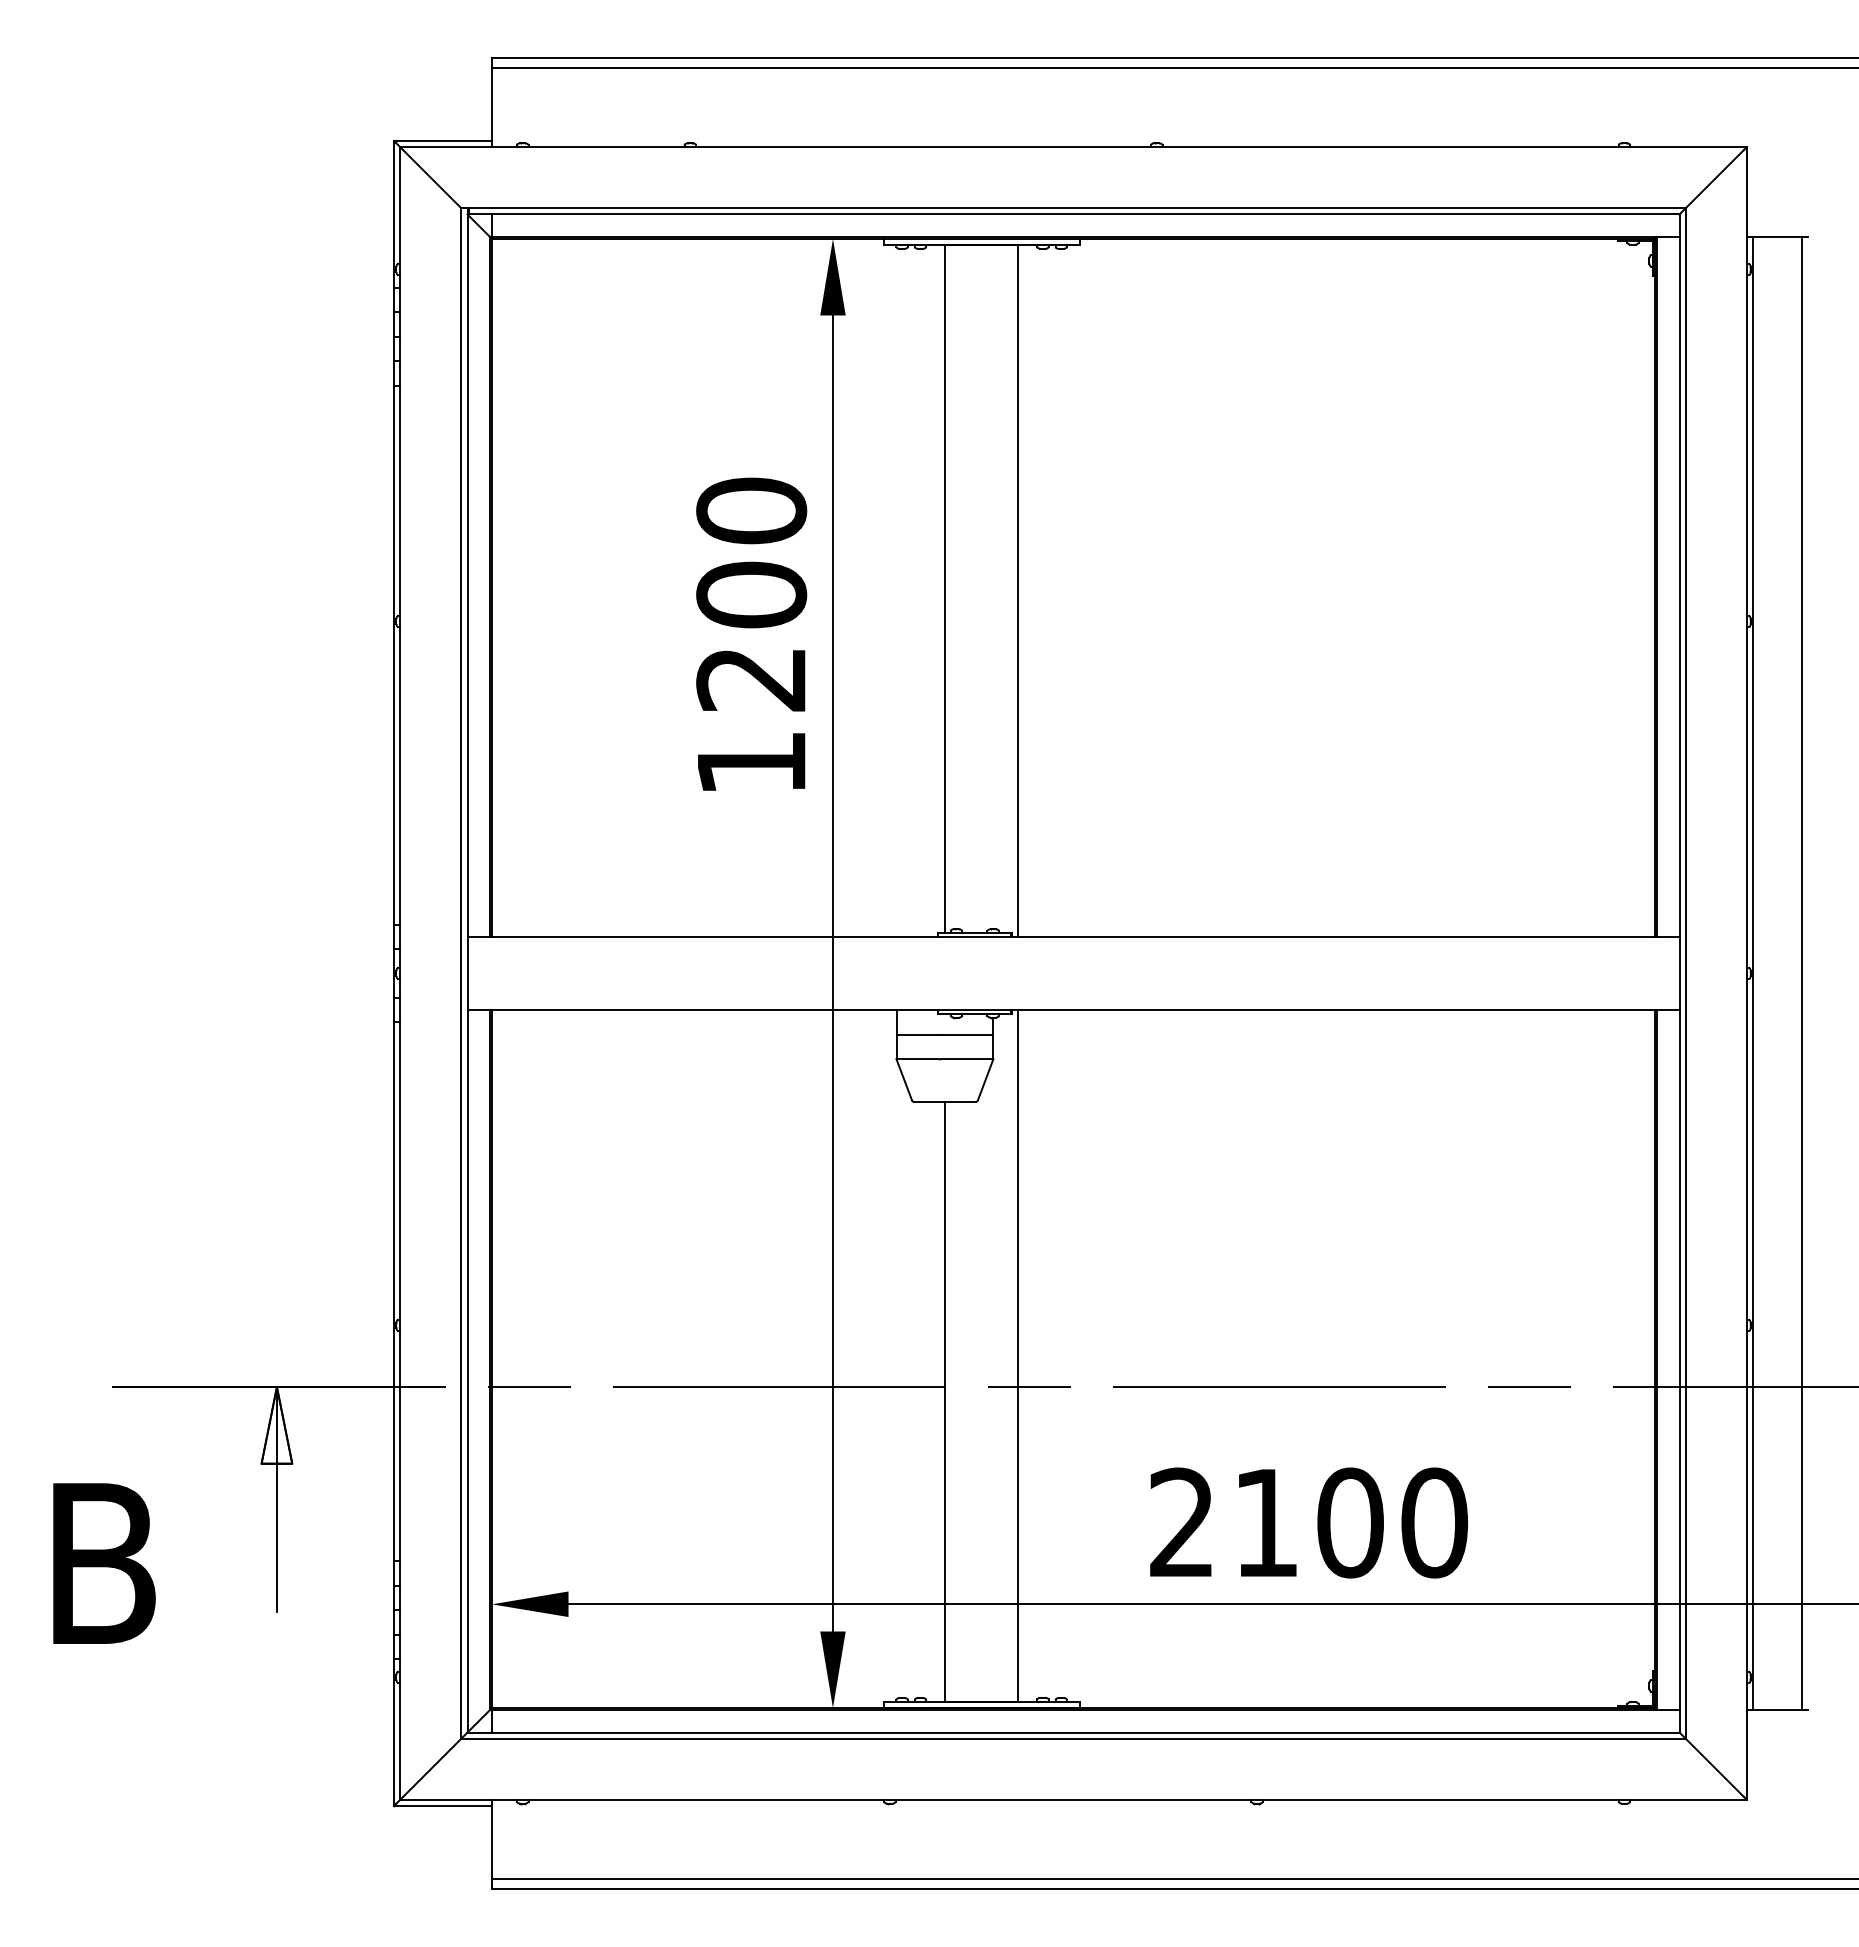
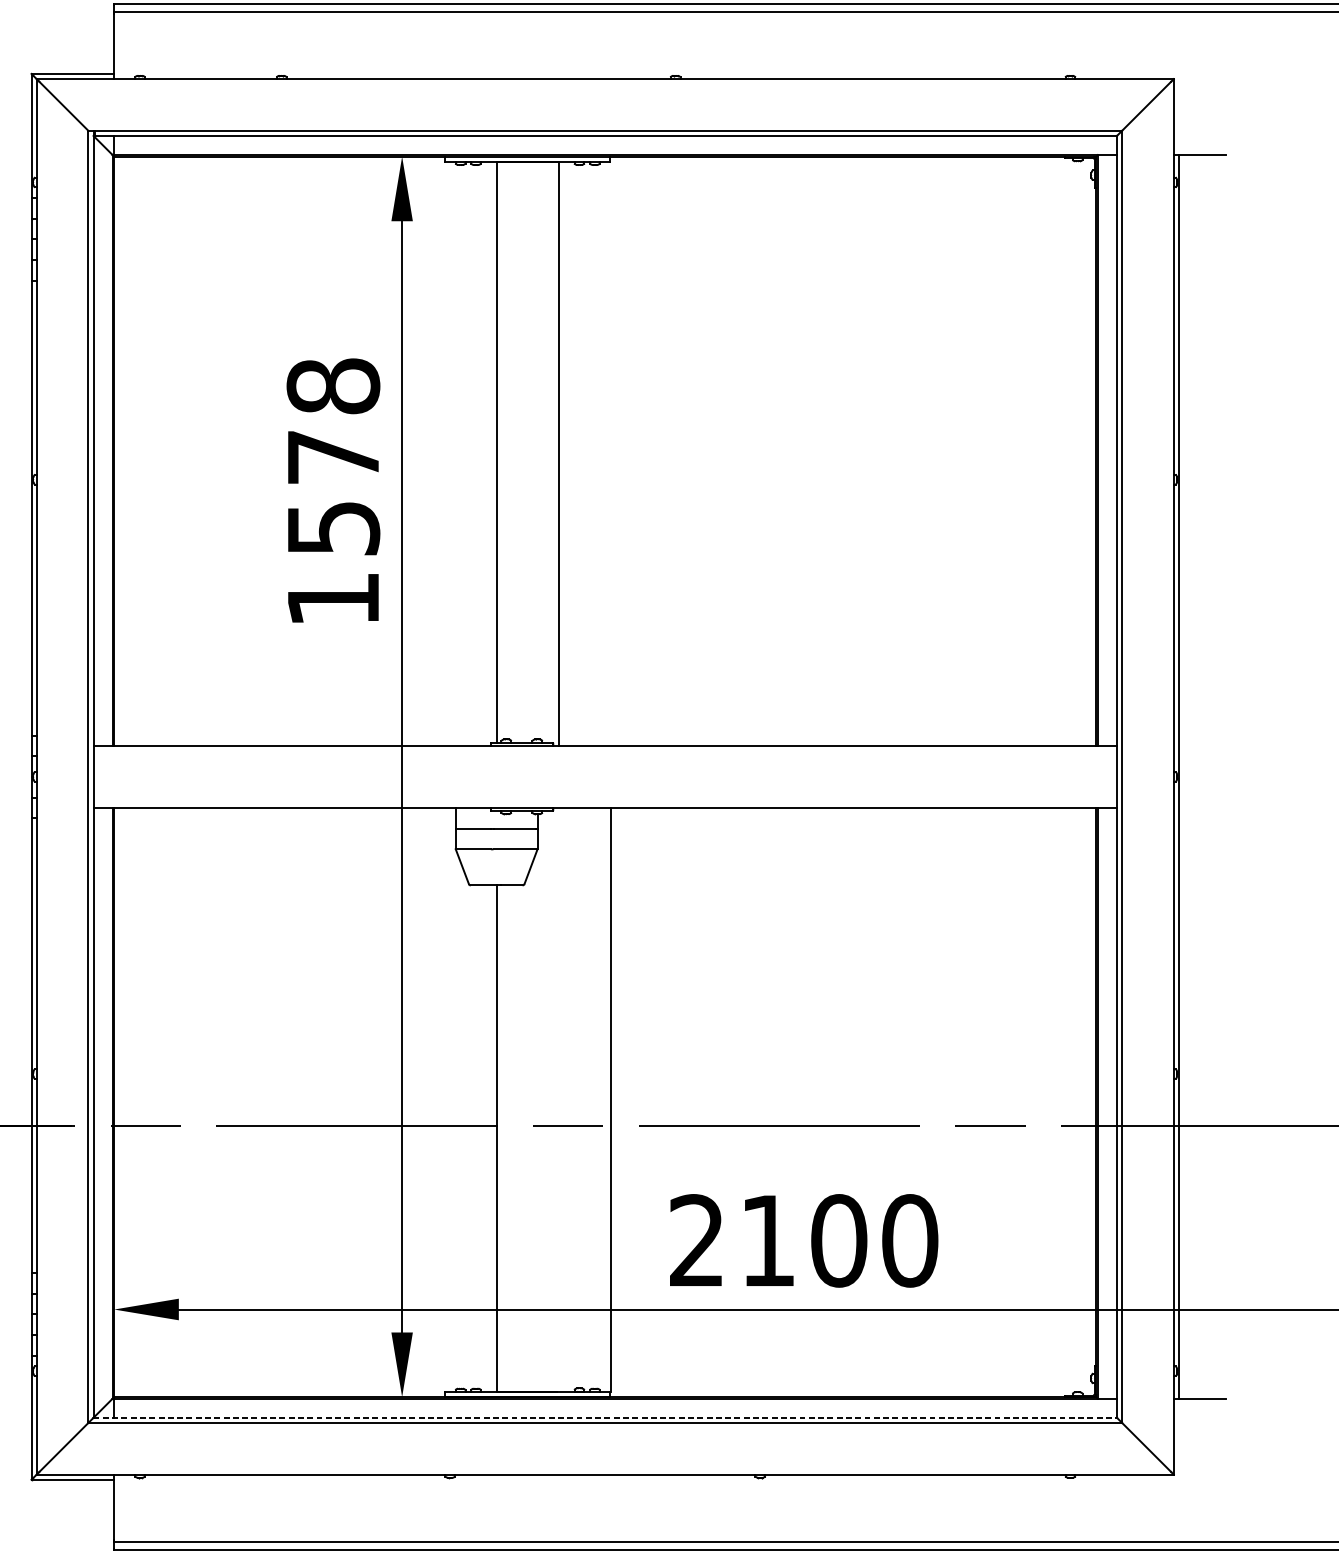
text: (751, 594) -> (333, 456), 1200 -> 1578
line: (1801, 973) -> (1219, 776), removed
line: (1018, 1355) -> (611, 1099), moved
line: (1073, 1732) -> (605, 1417), solid -> dashed

